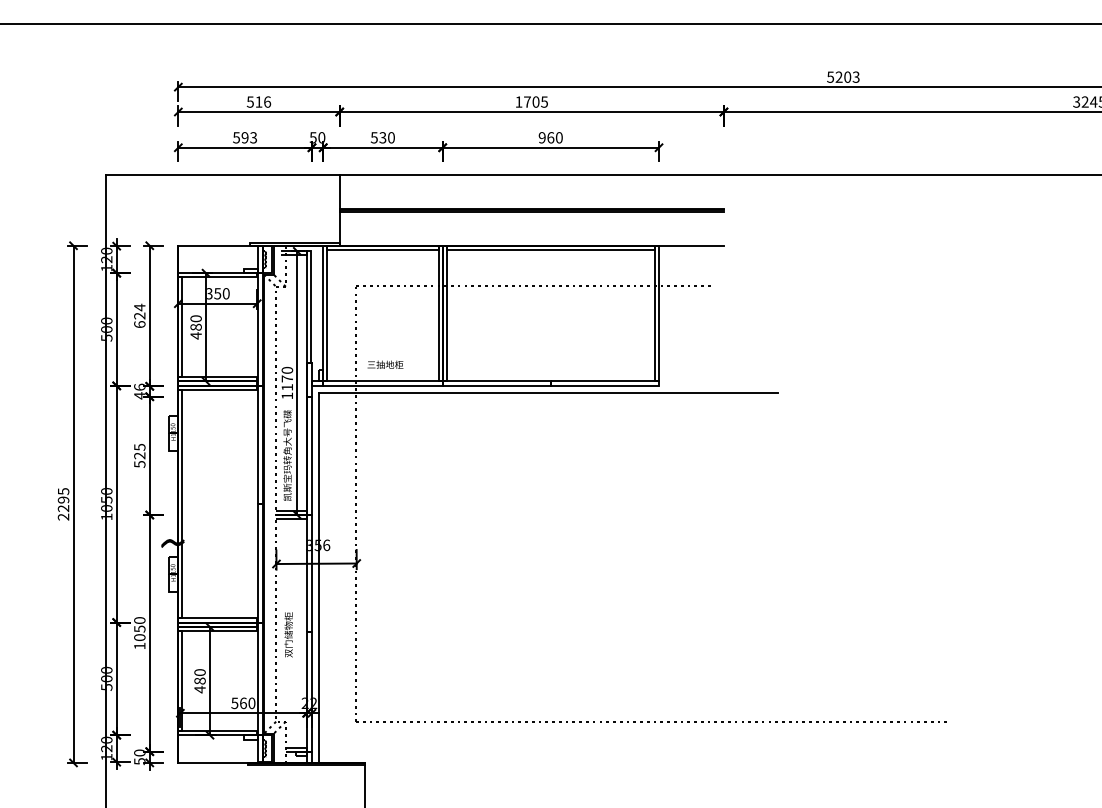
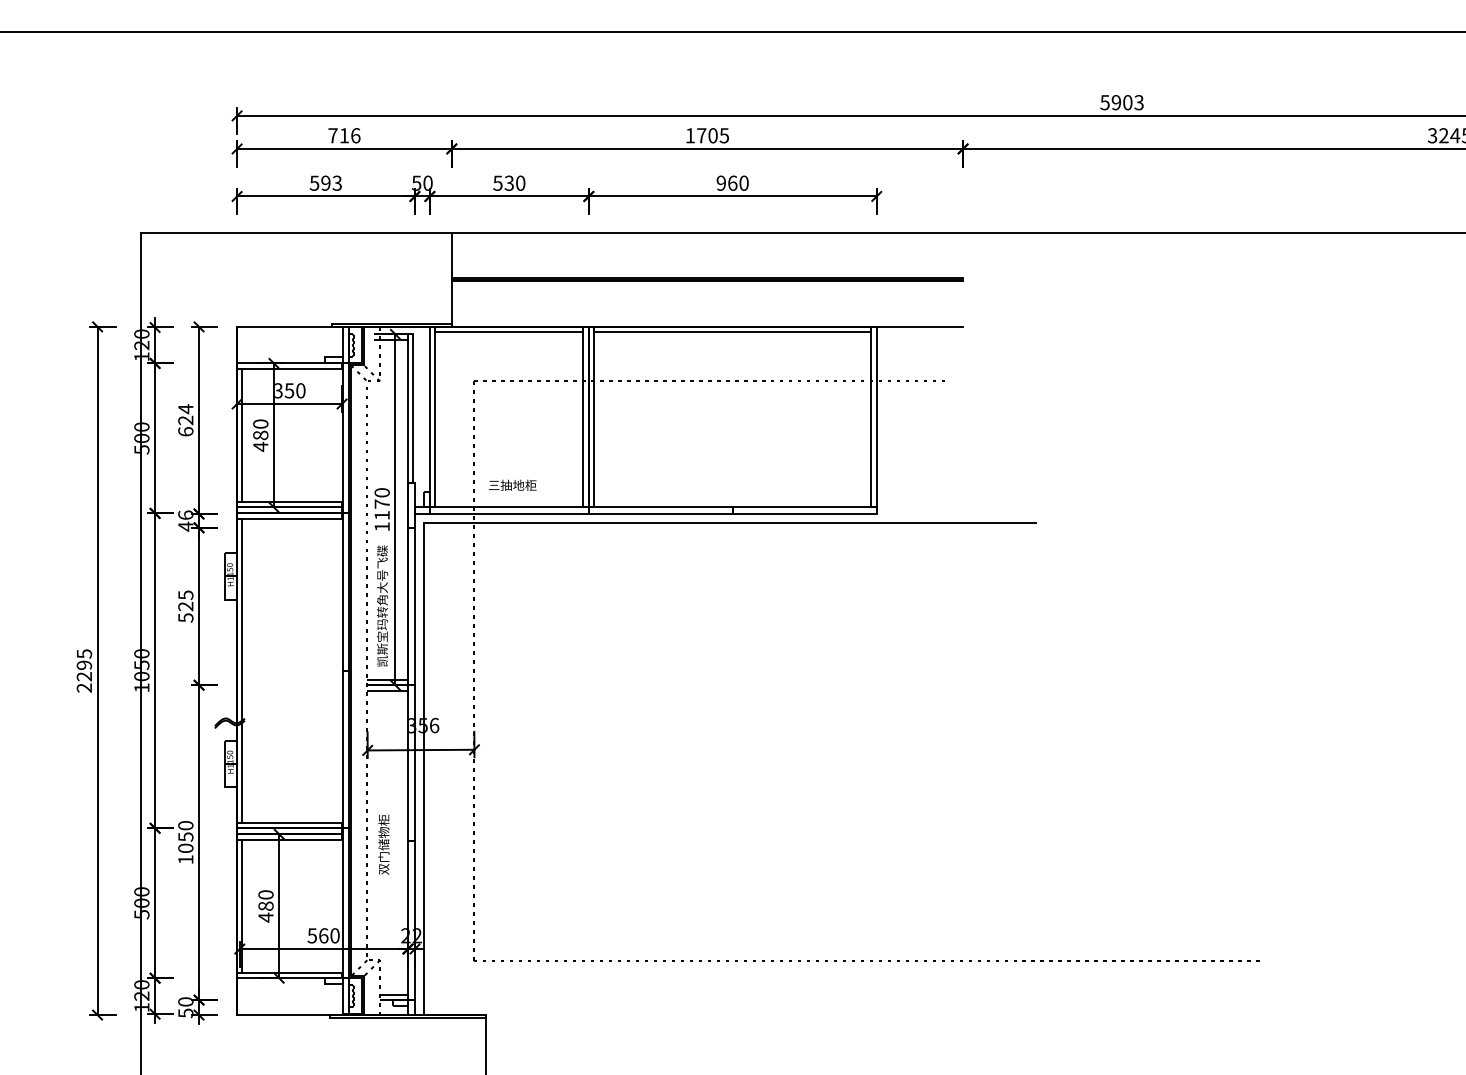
text: (838, 77) -> (1115, 103), 5203 -> 5903
text: (249, 101) -> (331, 134), 516 -> 716

